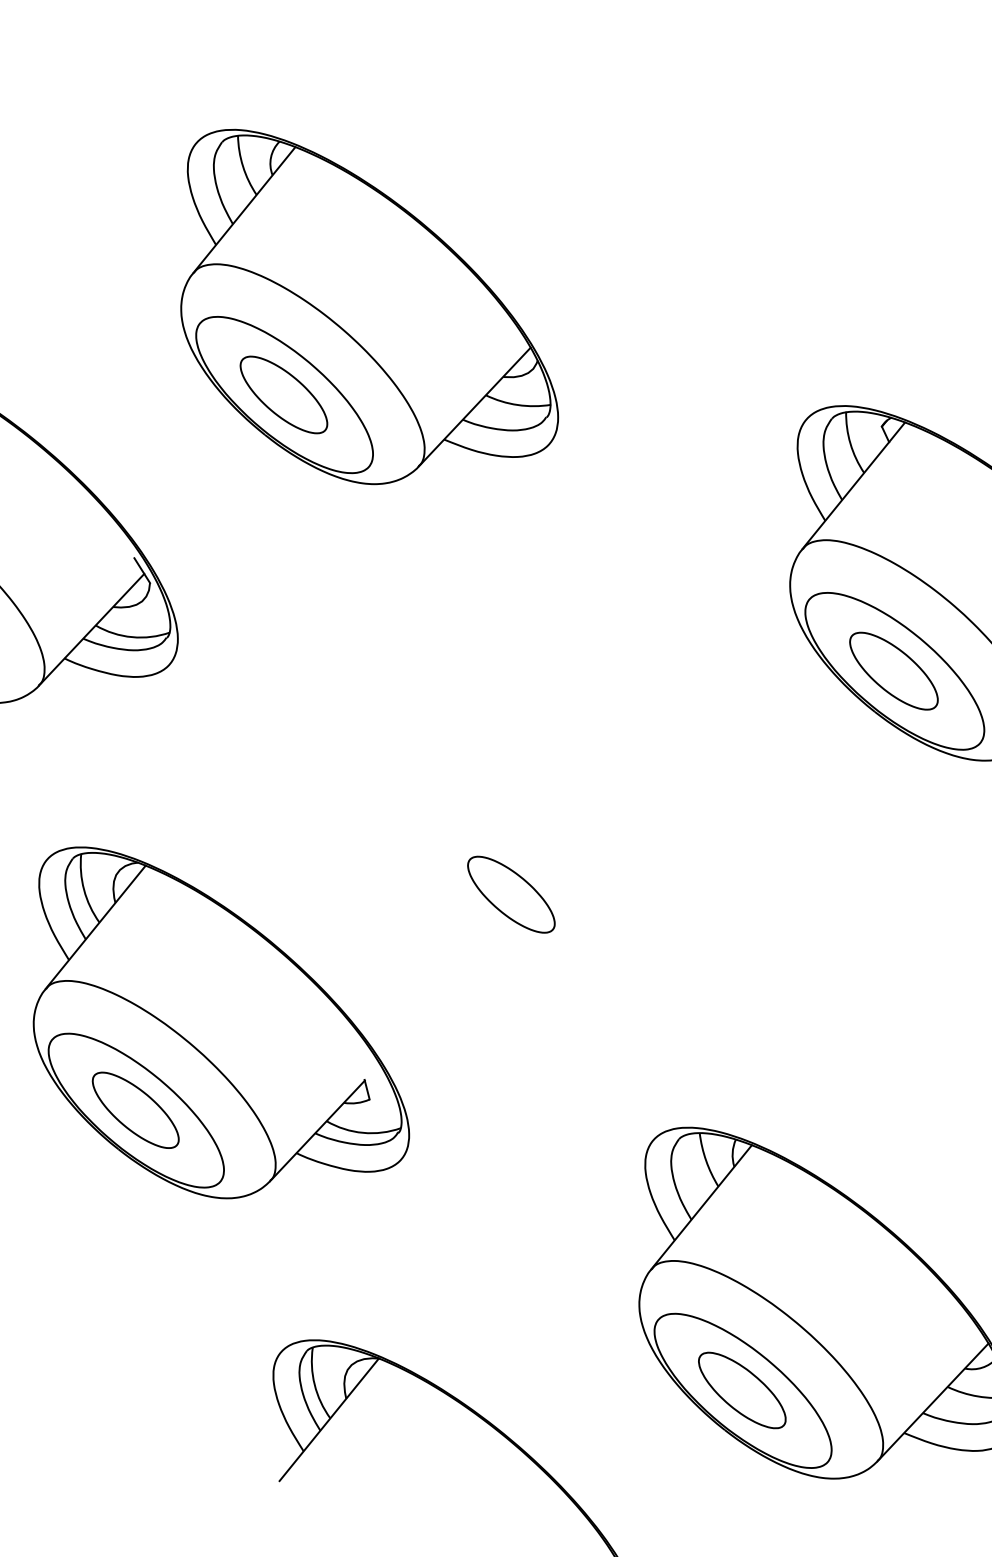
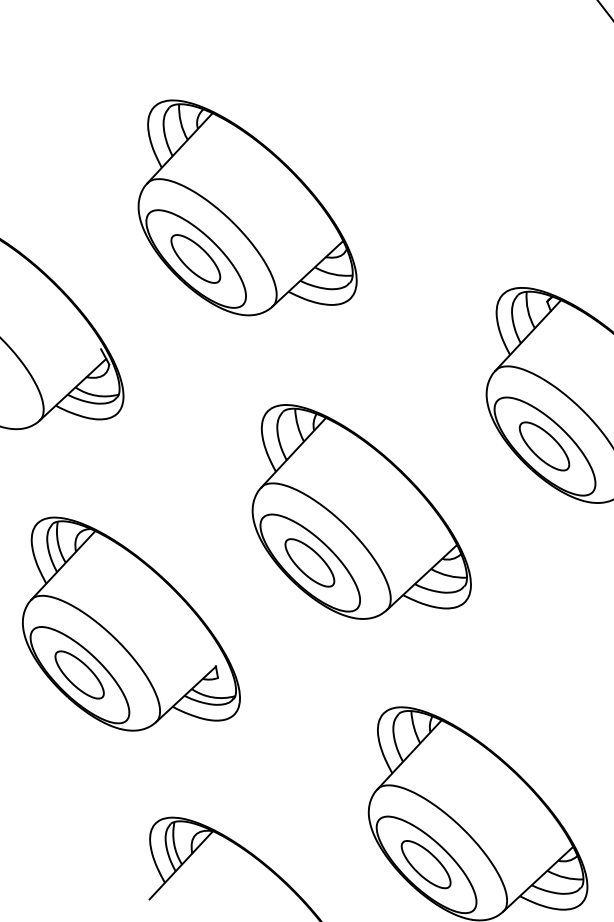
part: (592, 802) -> (361, 511), added

